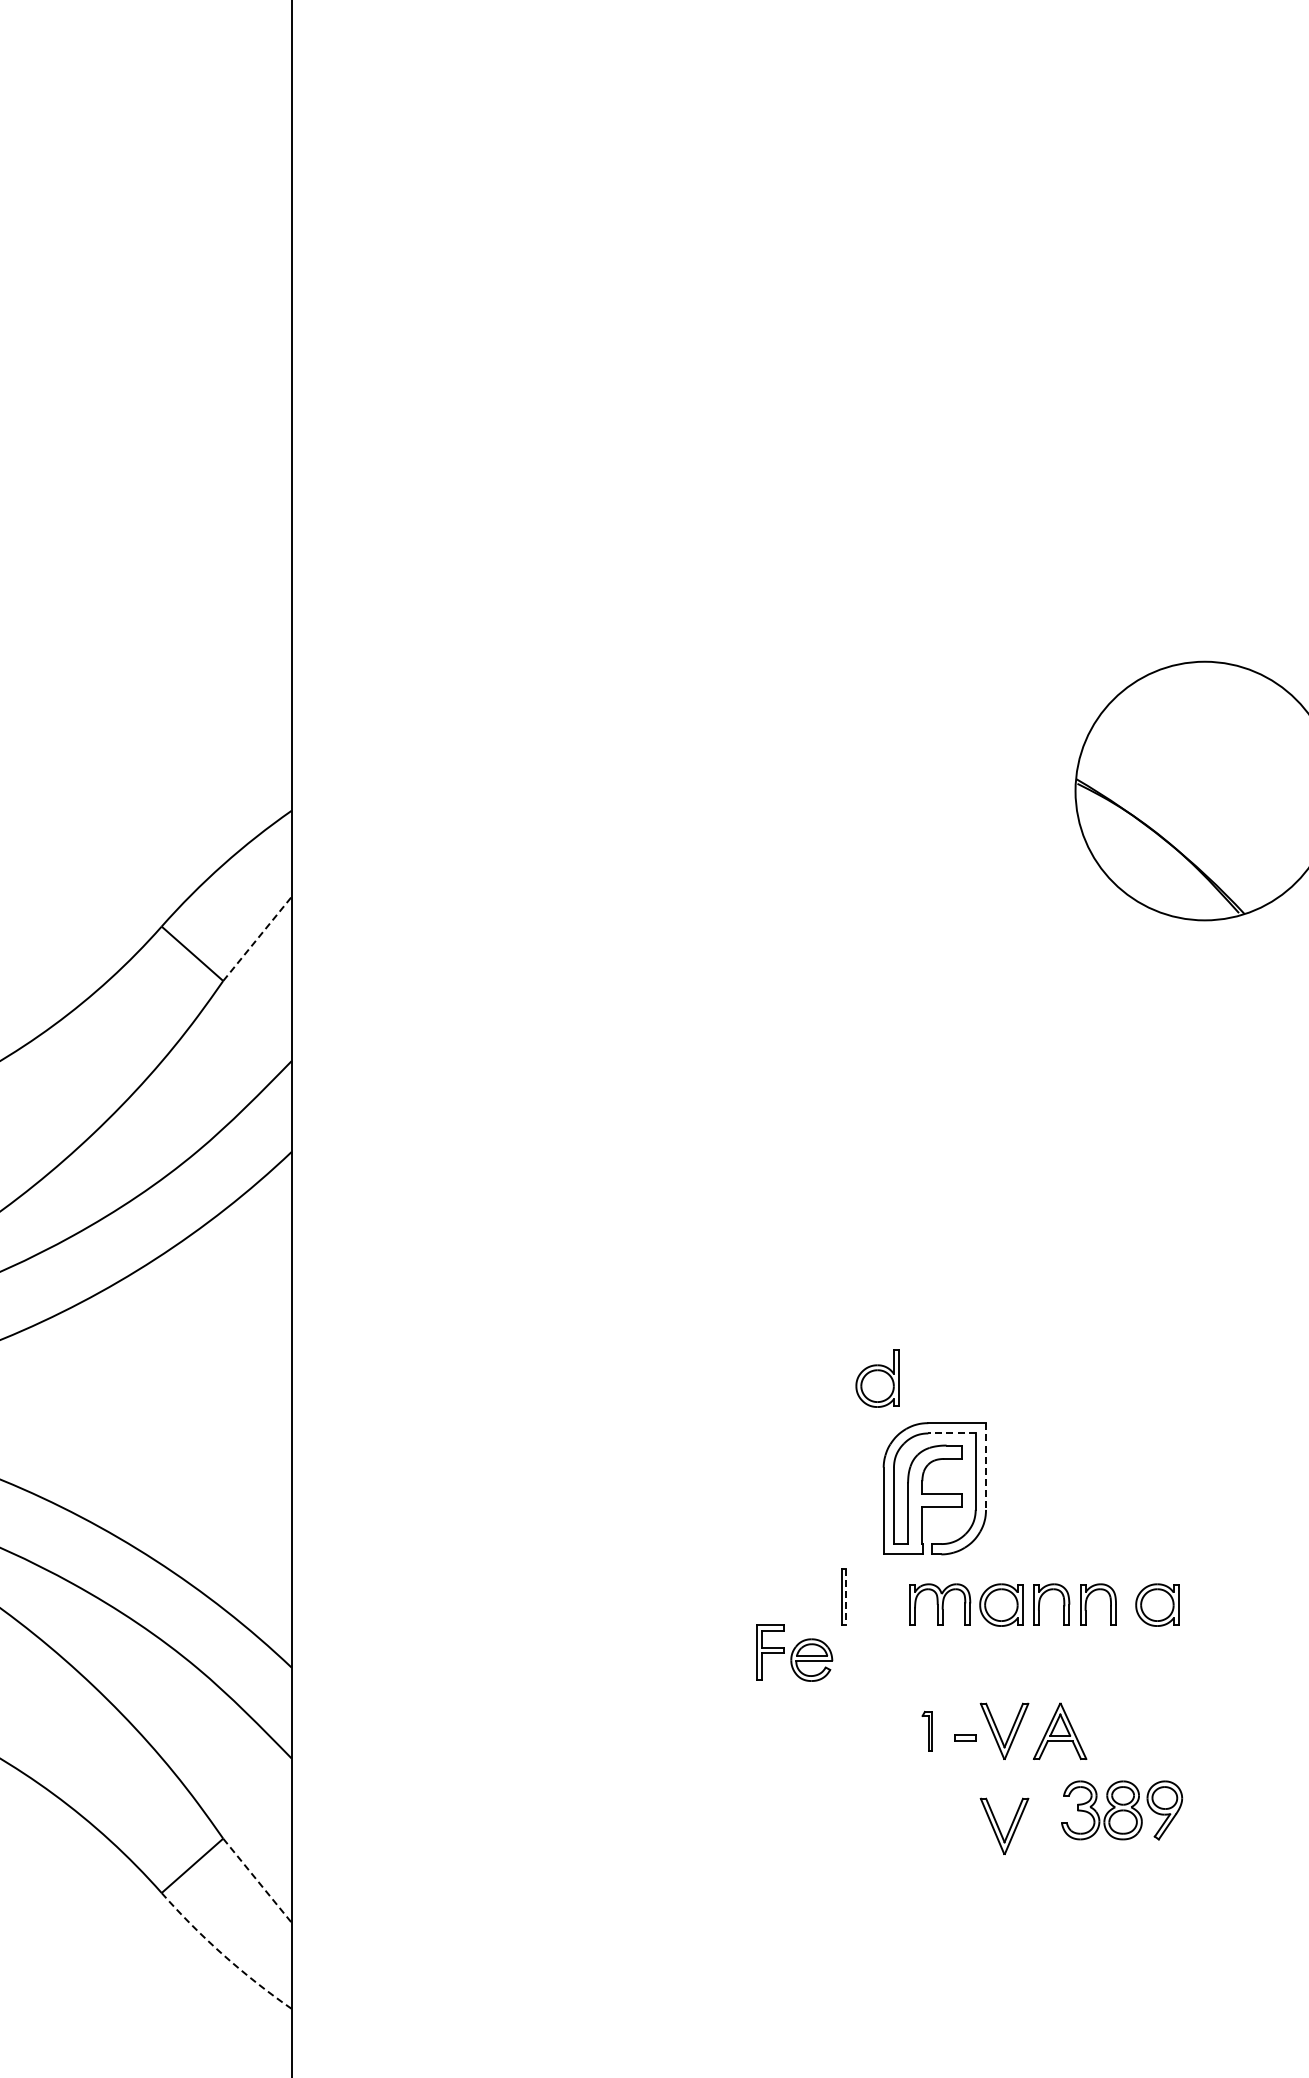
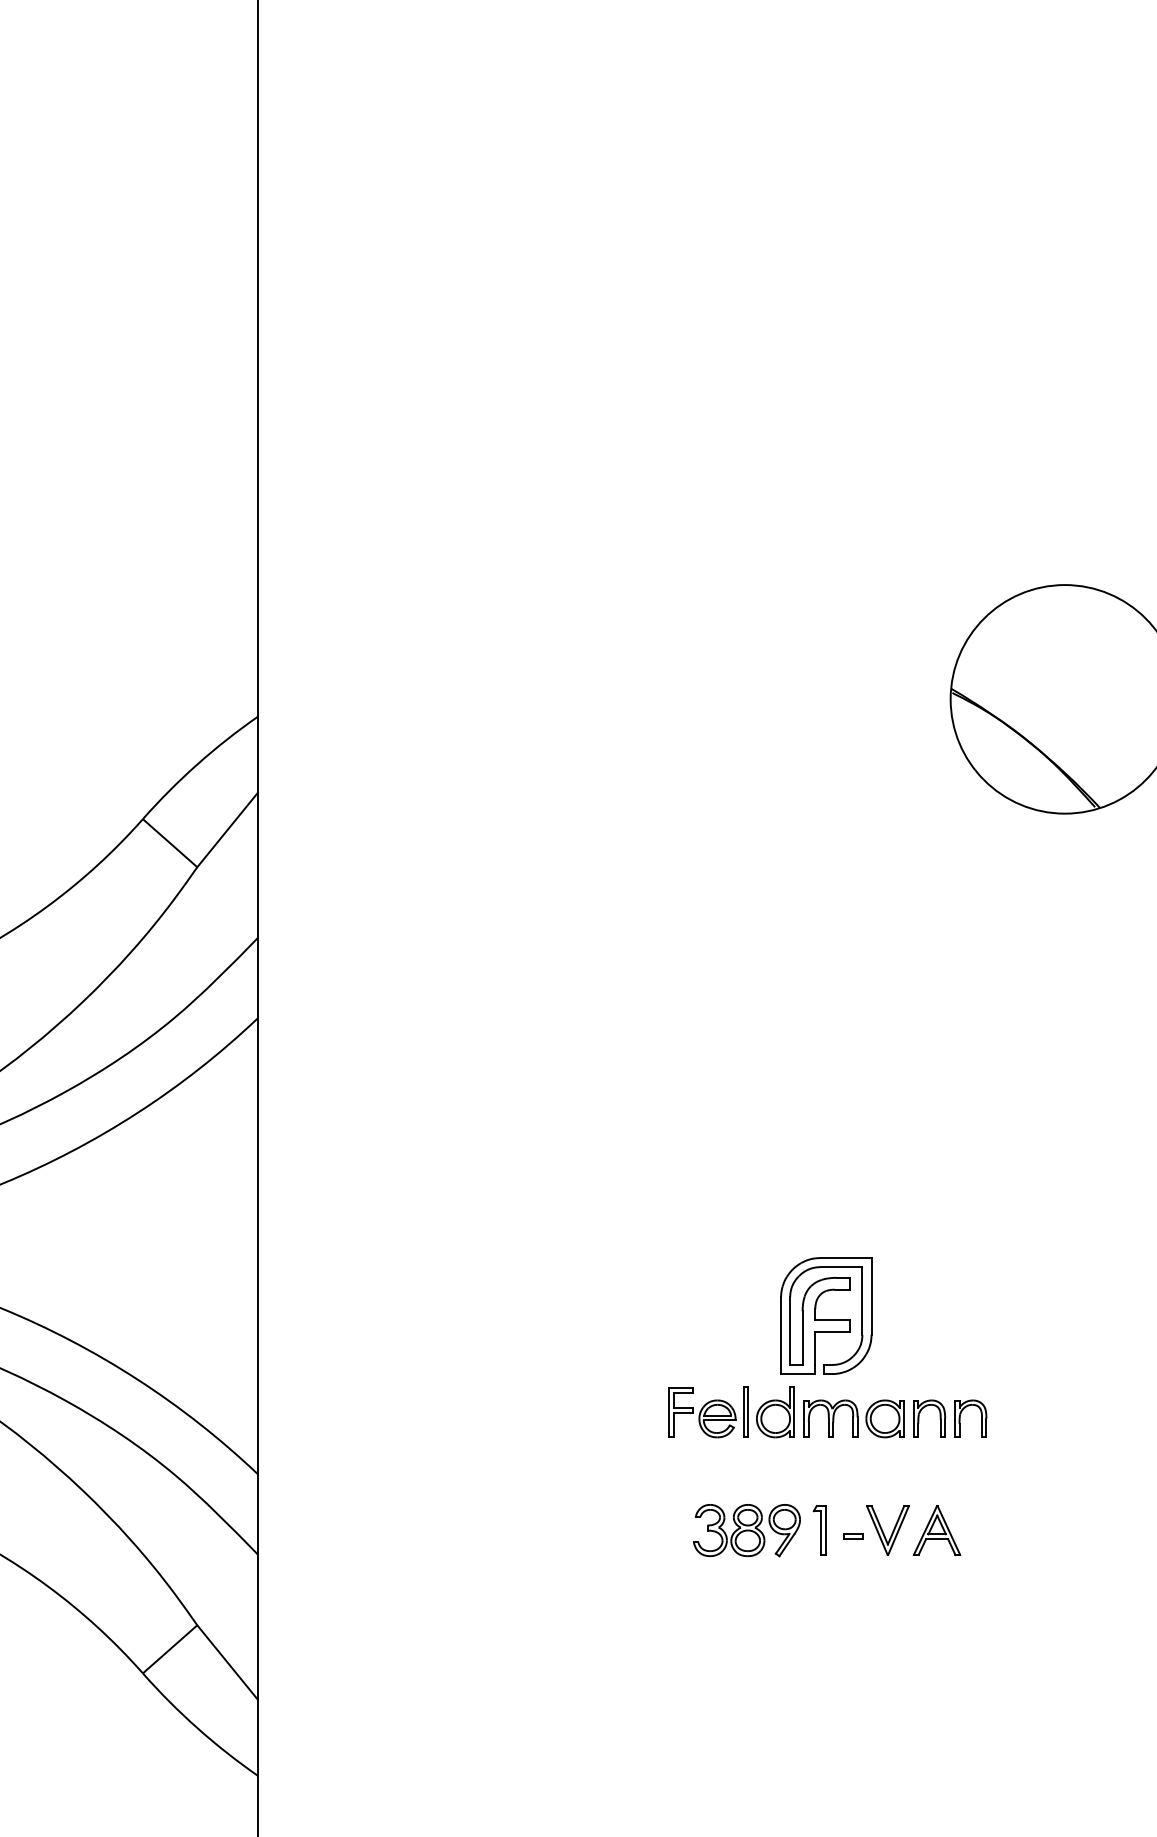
line: (257, 938) -> (227, 829), dashed -> solid
part: (877, 1378) -> (775, 1412), moved
line: (952, 1433) -> (841, 1267), dashed -> solid
line: (986, 1467) -> (871, 1297), dashed -> solid
line: (846, 1597) -> (748, 1412), dashed -> solid
part: (1157, 1604) -> (1023, 1418), removed
part: (794, 1652) -> (702, 1412), moved
part: (926, 1730) -> (818, 1529), size x1.43
part: (1122, 1810) -> (747, 1530), moved
part: (1004, 1825) -> (887, 1613), removed
line: (257, 1881) -> (227, 1663), dashed -> solid
arc: (223, 1954) -> (197, 1727), dashed -> solid

